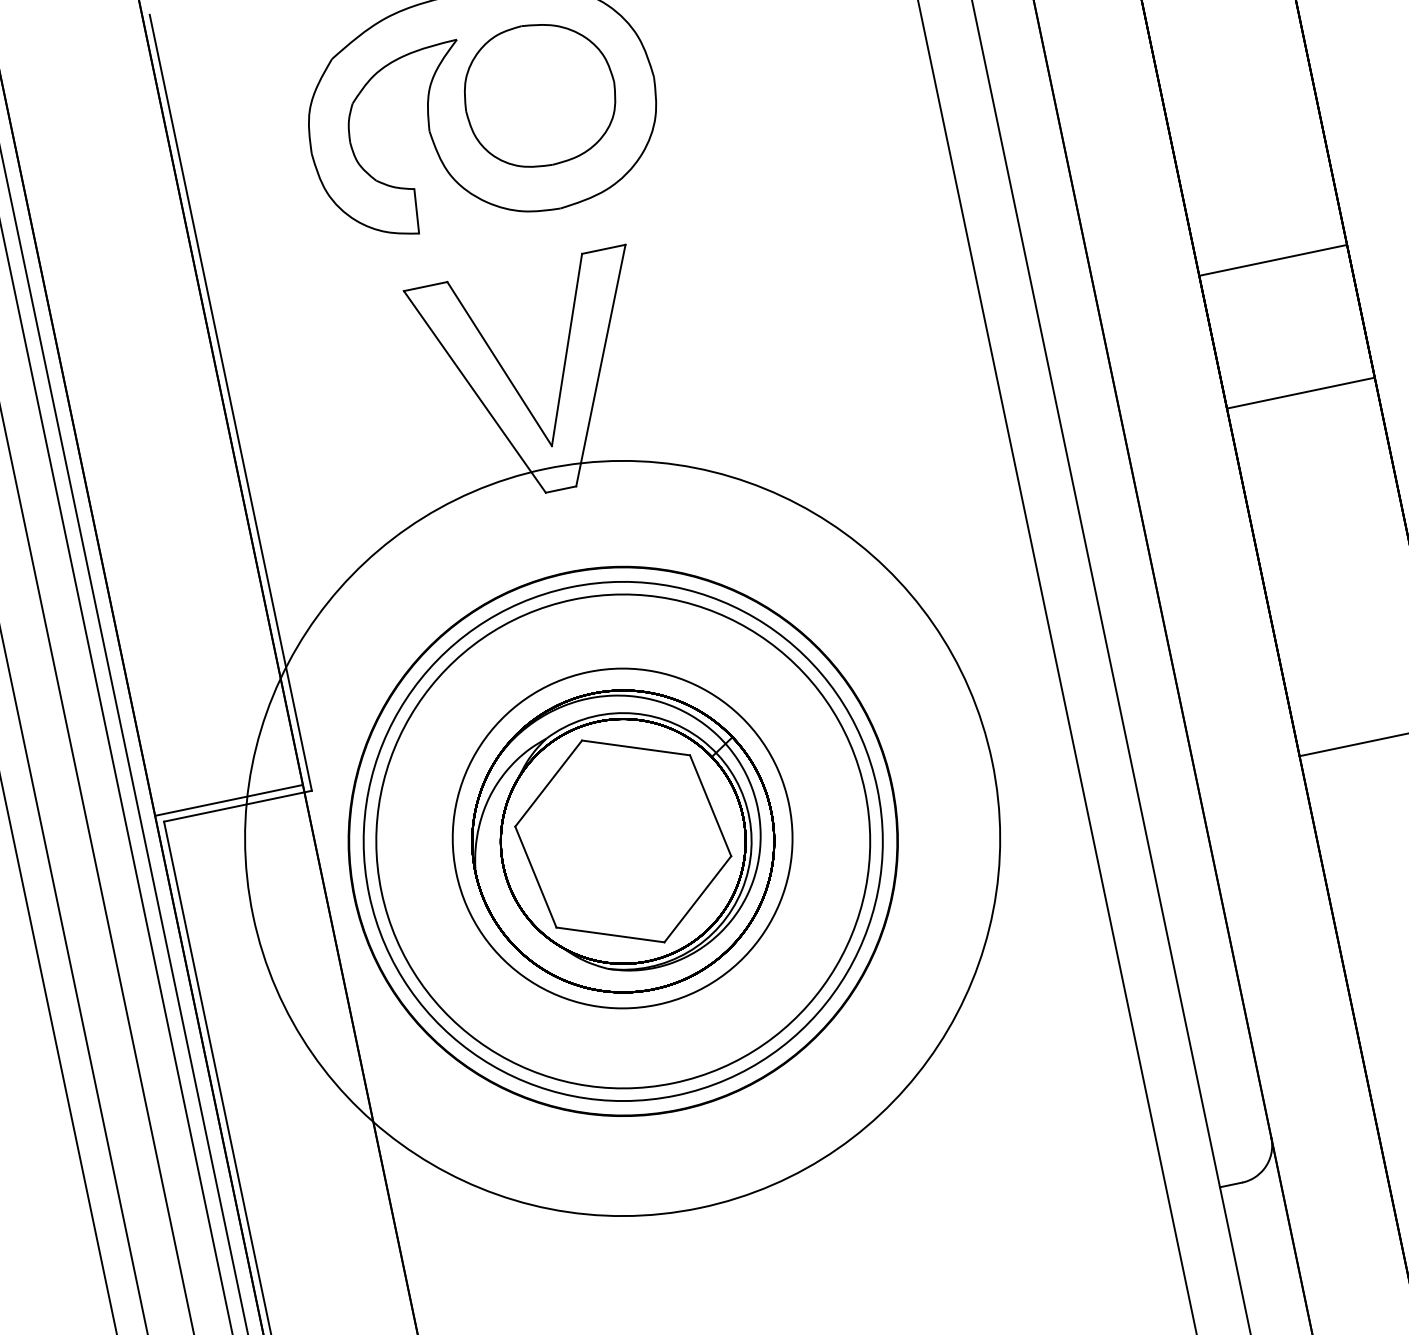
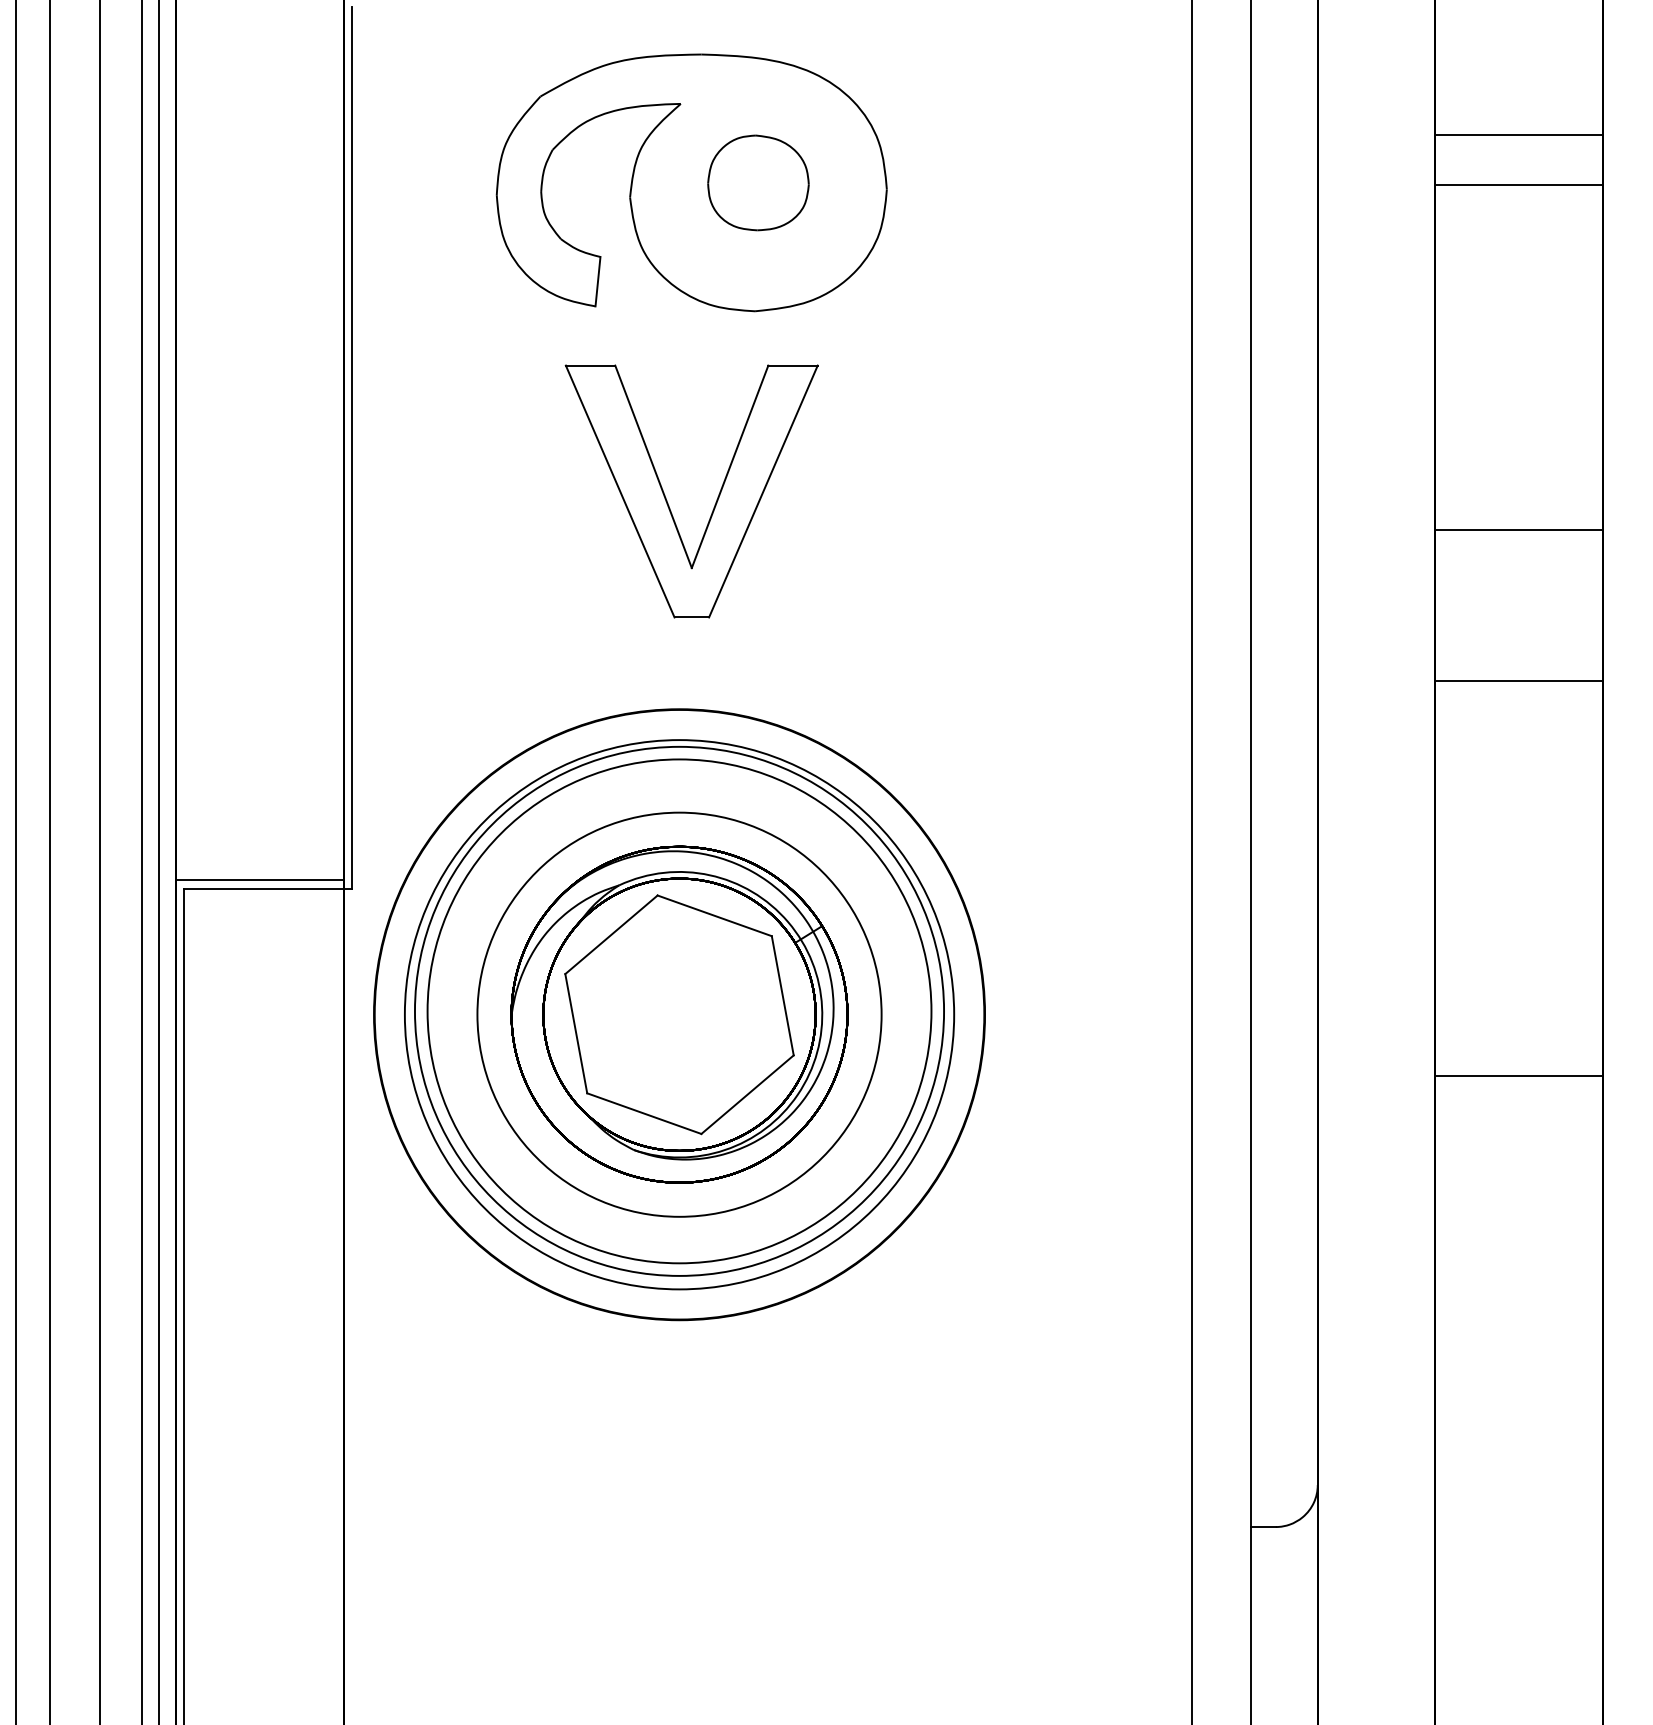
part: (539, 94) -> (758, 182), size x0.6
circle: (622, 838) -> (679, 1011), size x0.6
circle: (622, 838) -> (679, 1011), size x1.4
circle: (623, 841) -> (679, 1014), size x0.7

